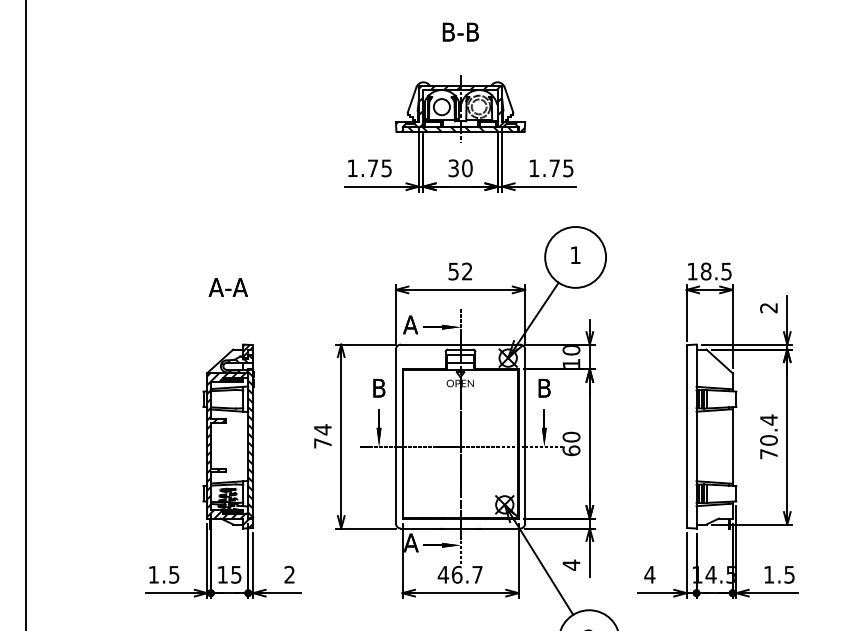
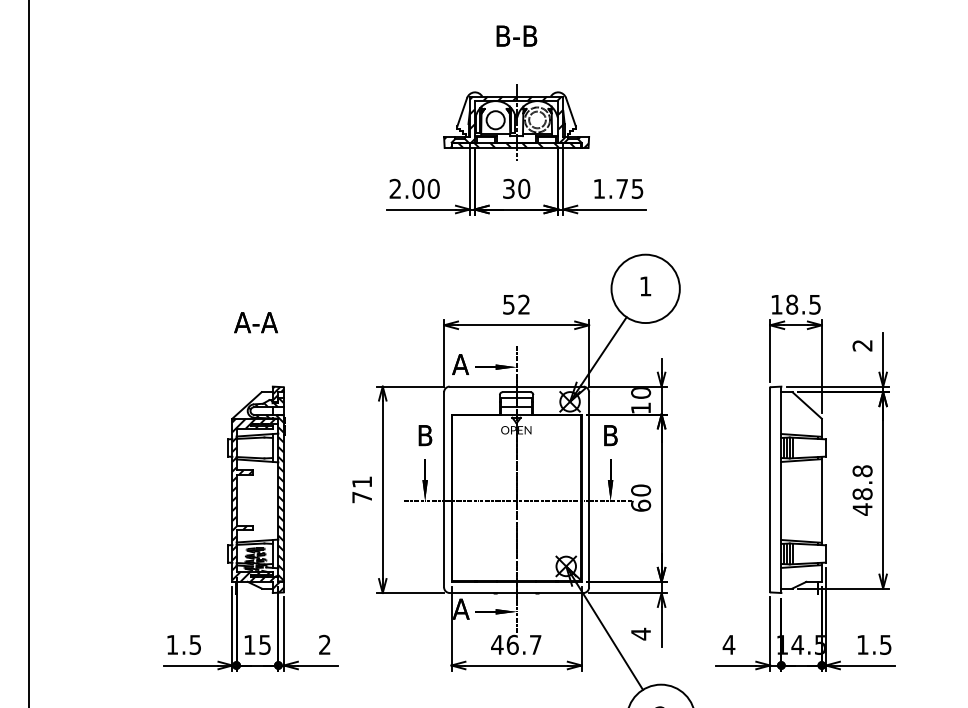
text: (369, 168) -> (414, 189), 1.75 -> 2.00
text: (322, 429) -> (361, 481), 74 -> 71
text: (768, 436) -> (862, 489), 70.4 -> 48.8

